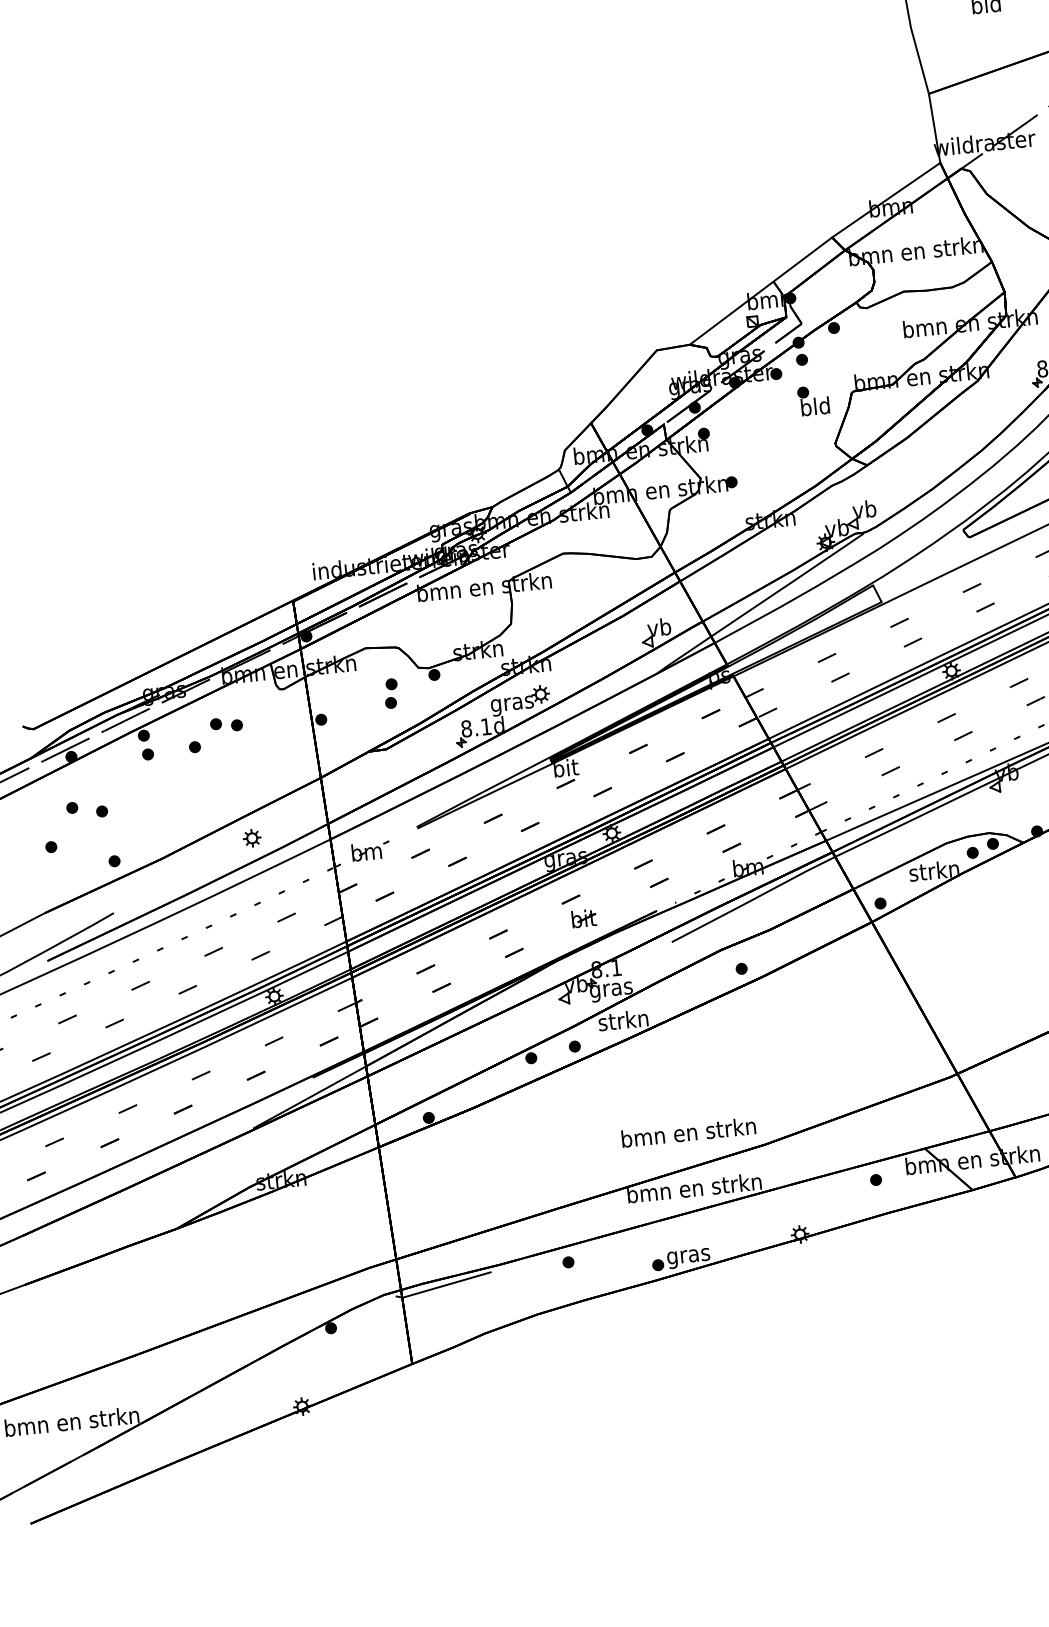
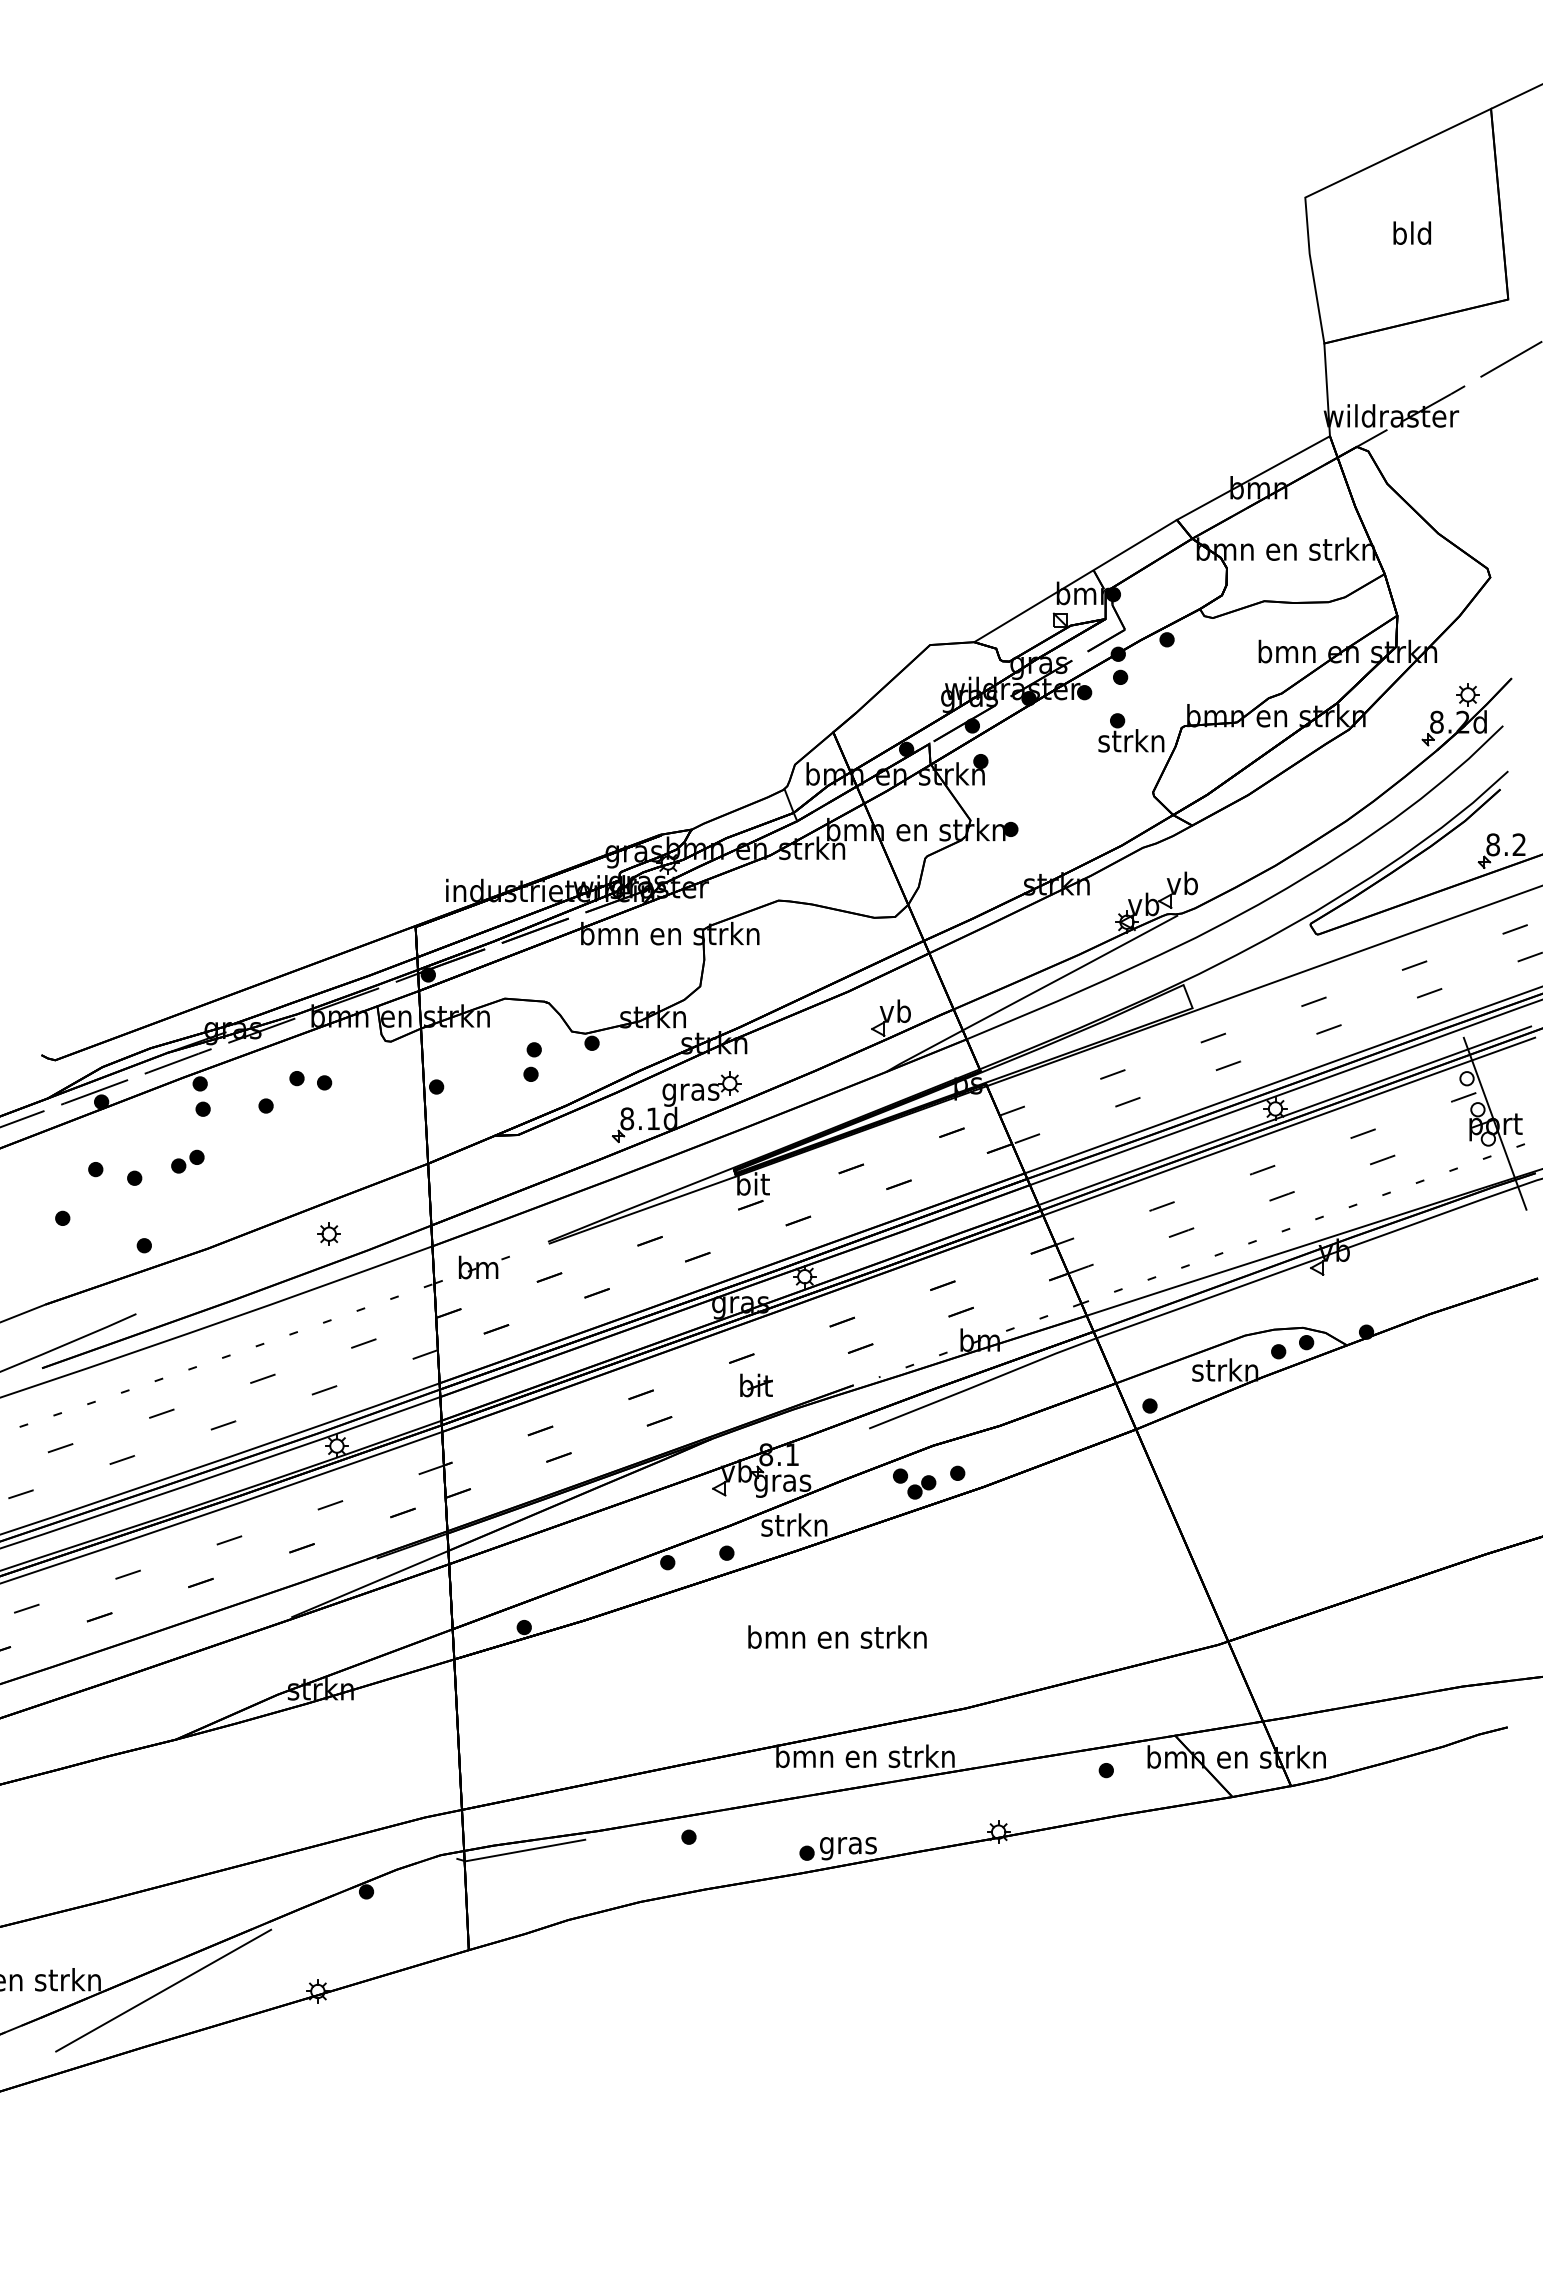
text: (815, 406) -> (1131, 740), bld -> strkn
part: (140, 794) -> (187, 1161), added
part: (710, 979) -> (914, 1483), added
text: (688, 1131) -> (837, 1636), moved
line: (186, 1417) -> (163, 1990), added

